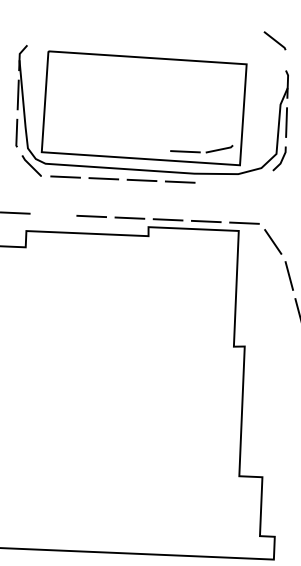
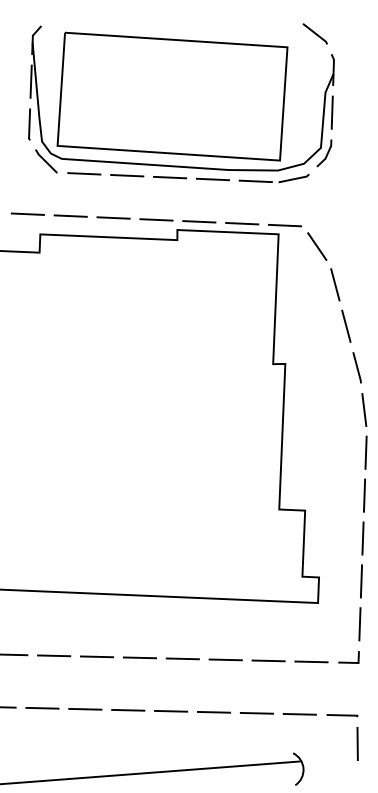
line: (274, 40) -> (314, 33), moved
part: (201, 149) -> (273, 178), moved
line: (53, 214) -> (70, 215), added

